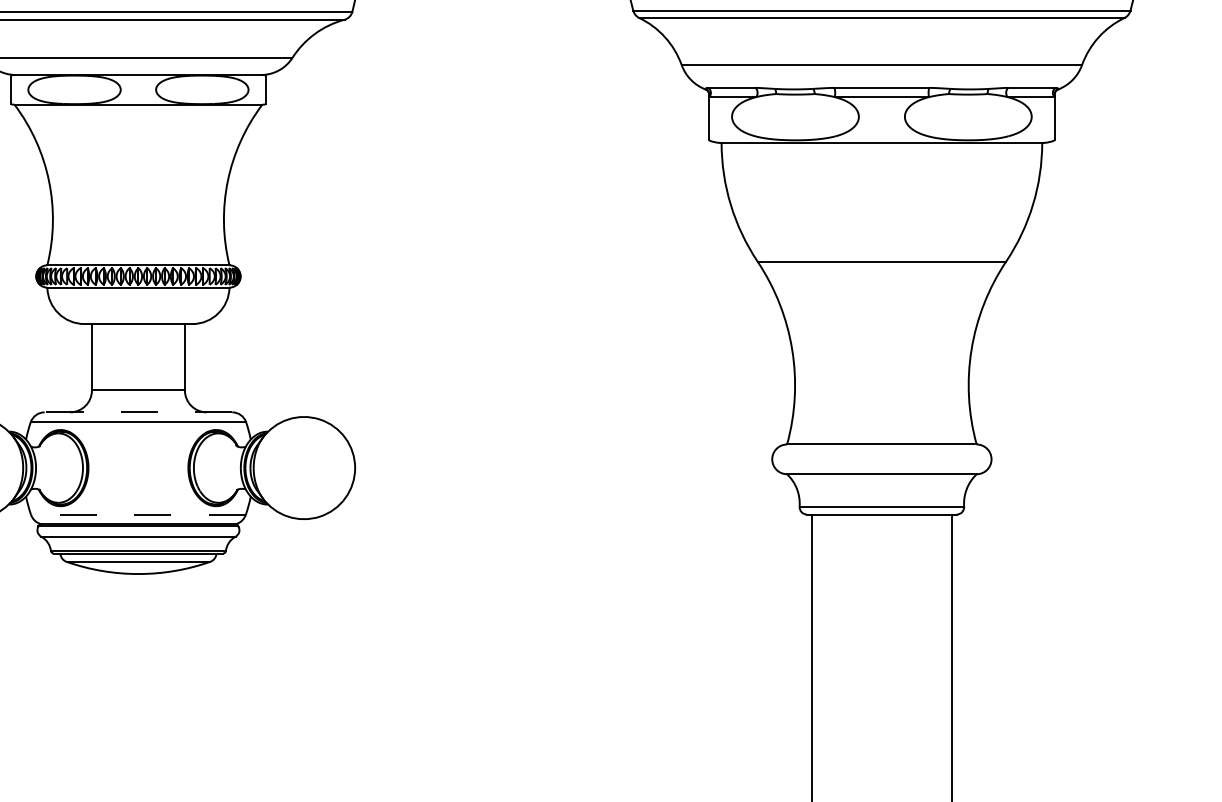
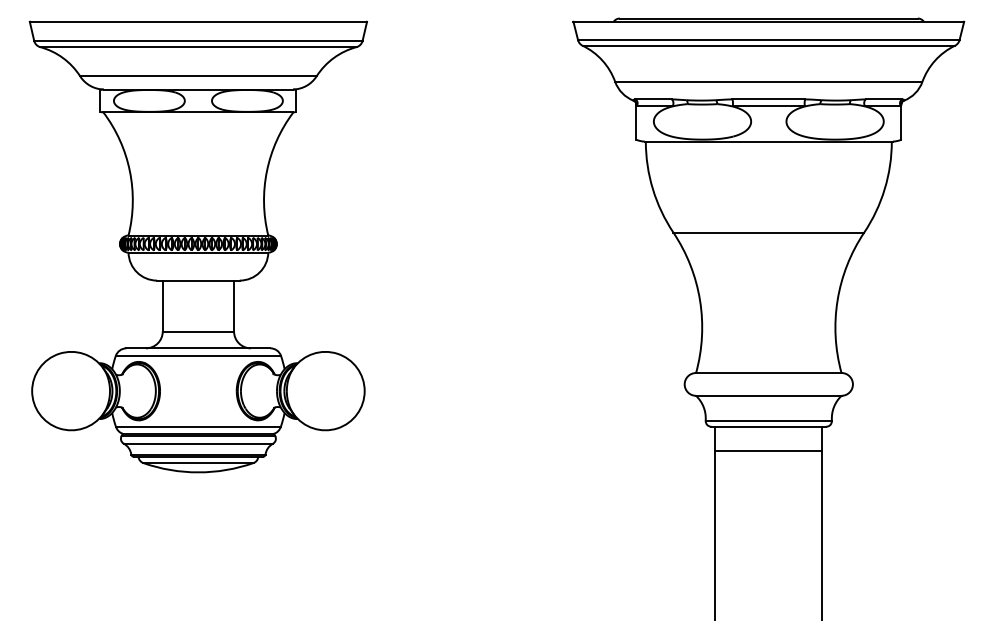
line: (138, 412) -> (198, 348), dashed -> solid
line: (137, 515) -> (197, 427), dashed -> solid
line: (881, 545) -> (768, 450), added

